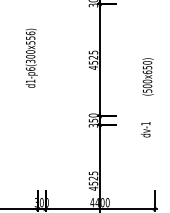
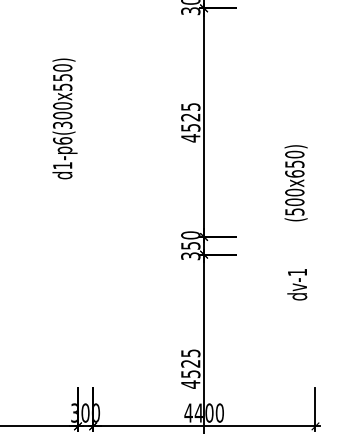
text: (29, 32) -> (60, 66), d1-p6(300x556) -> d1-p6(300x550)
text: (147, 76) -> (294, 182), moved
text: (145, 129) -> (296, 284), moved

